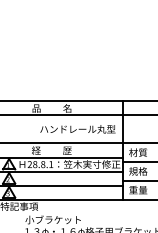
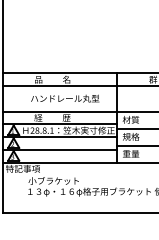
text: (78, 129) -> (65, 98), moved

